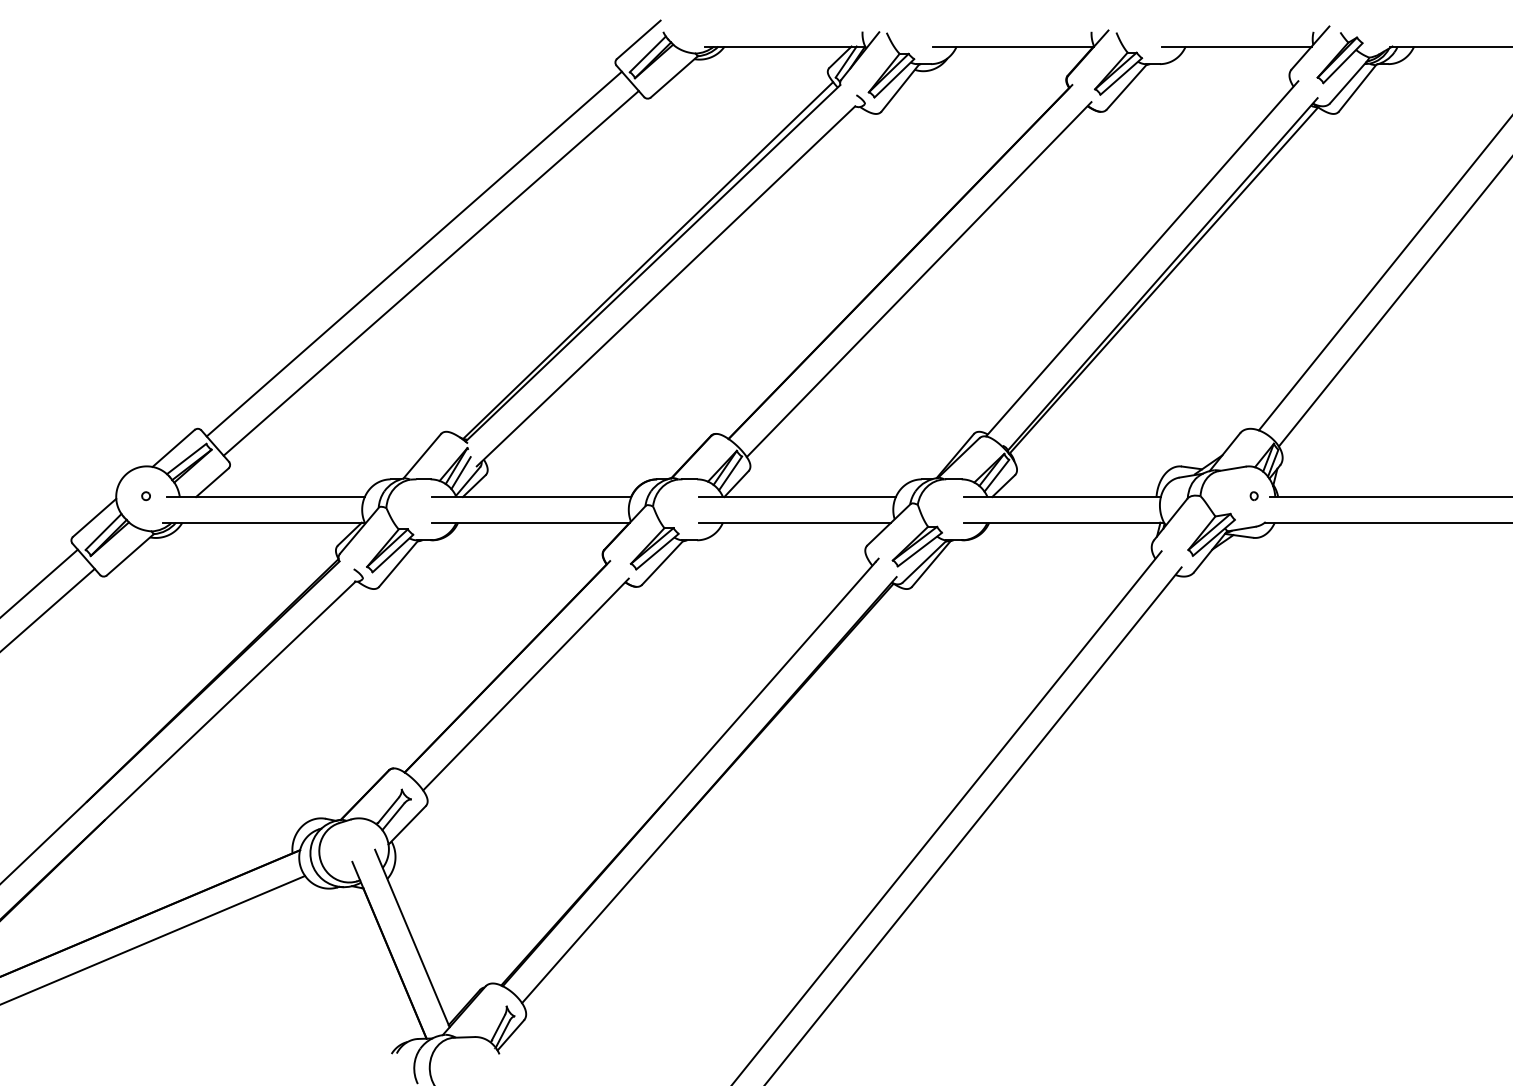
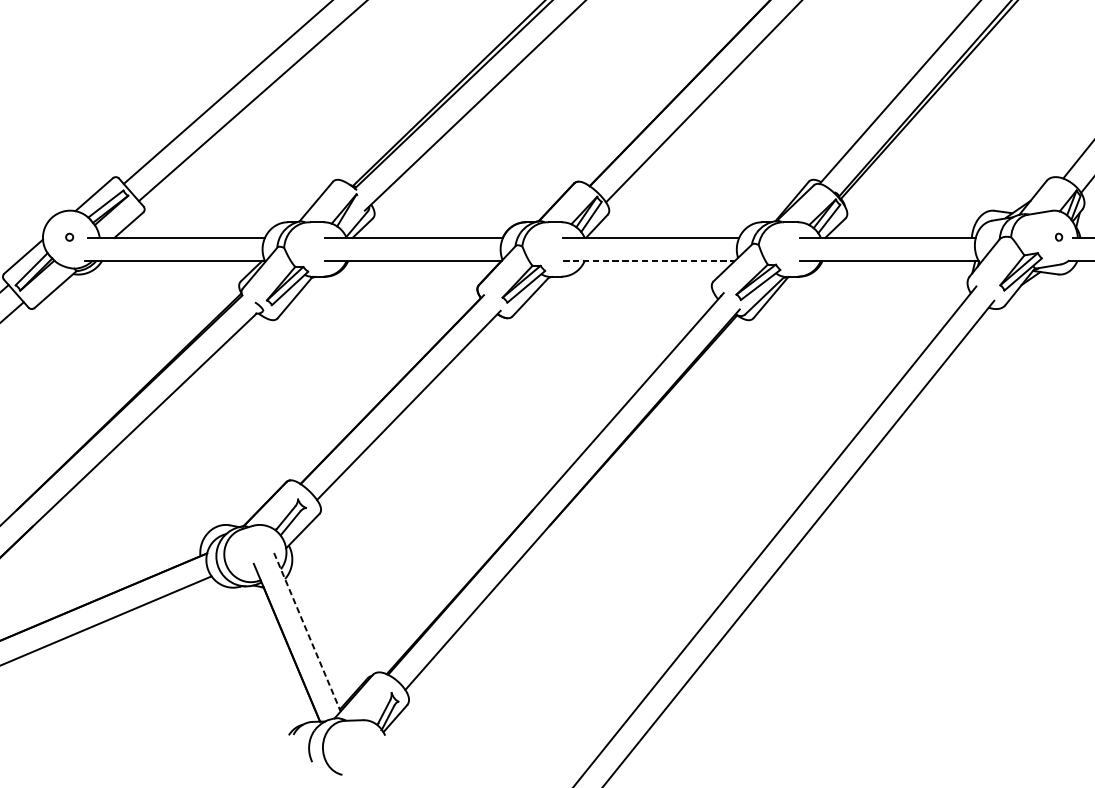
line: (460, 473) -> (350, 217), removed
line: (795, 522) -> (649, 260), solid -> dashed
line: (412, 938) -> (307, 632), solid -> dashed

